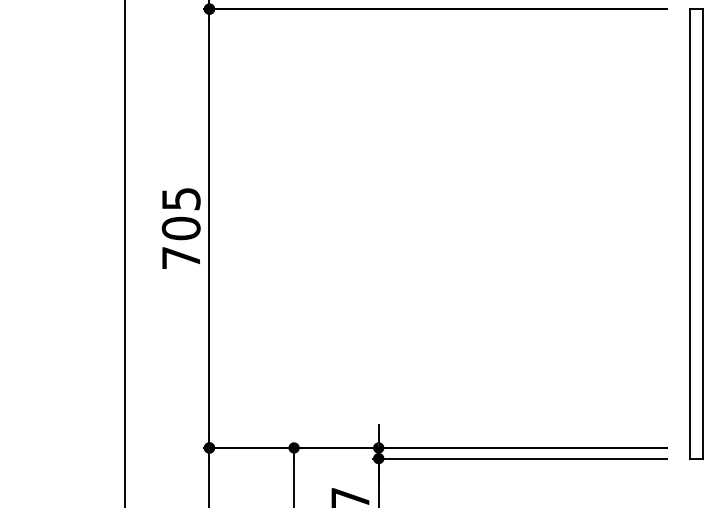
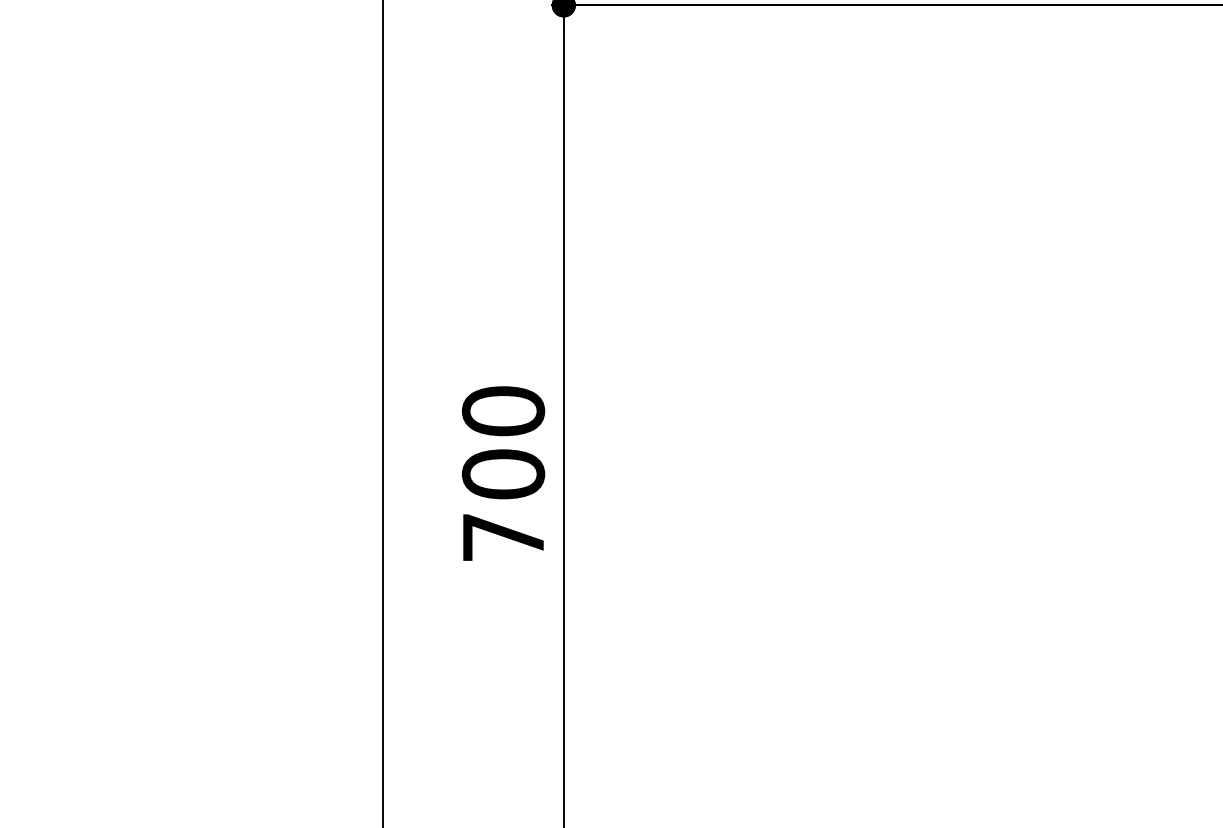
text: (180, 198) -> (501, 410), 705 -> 700

